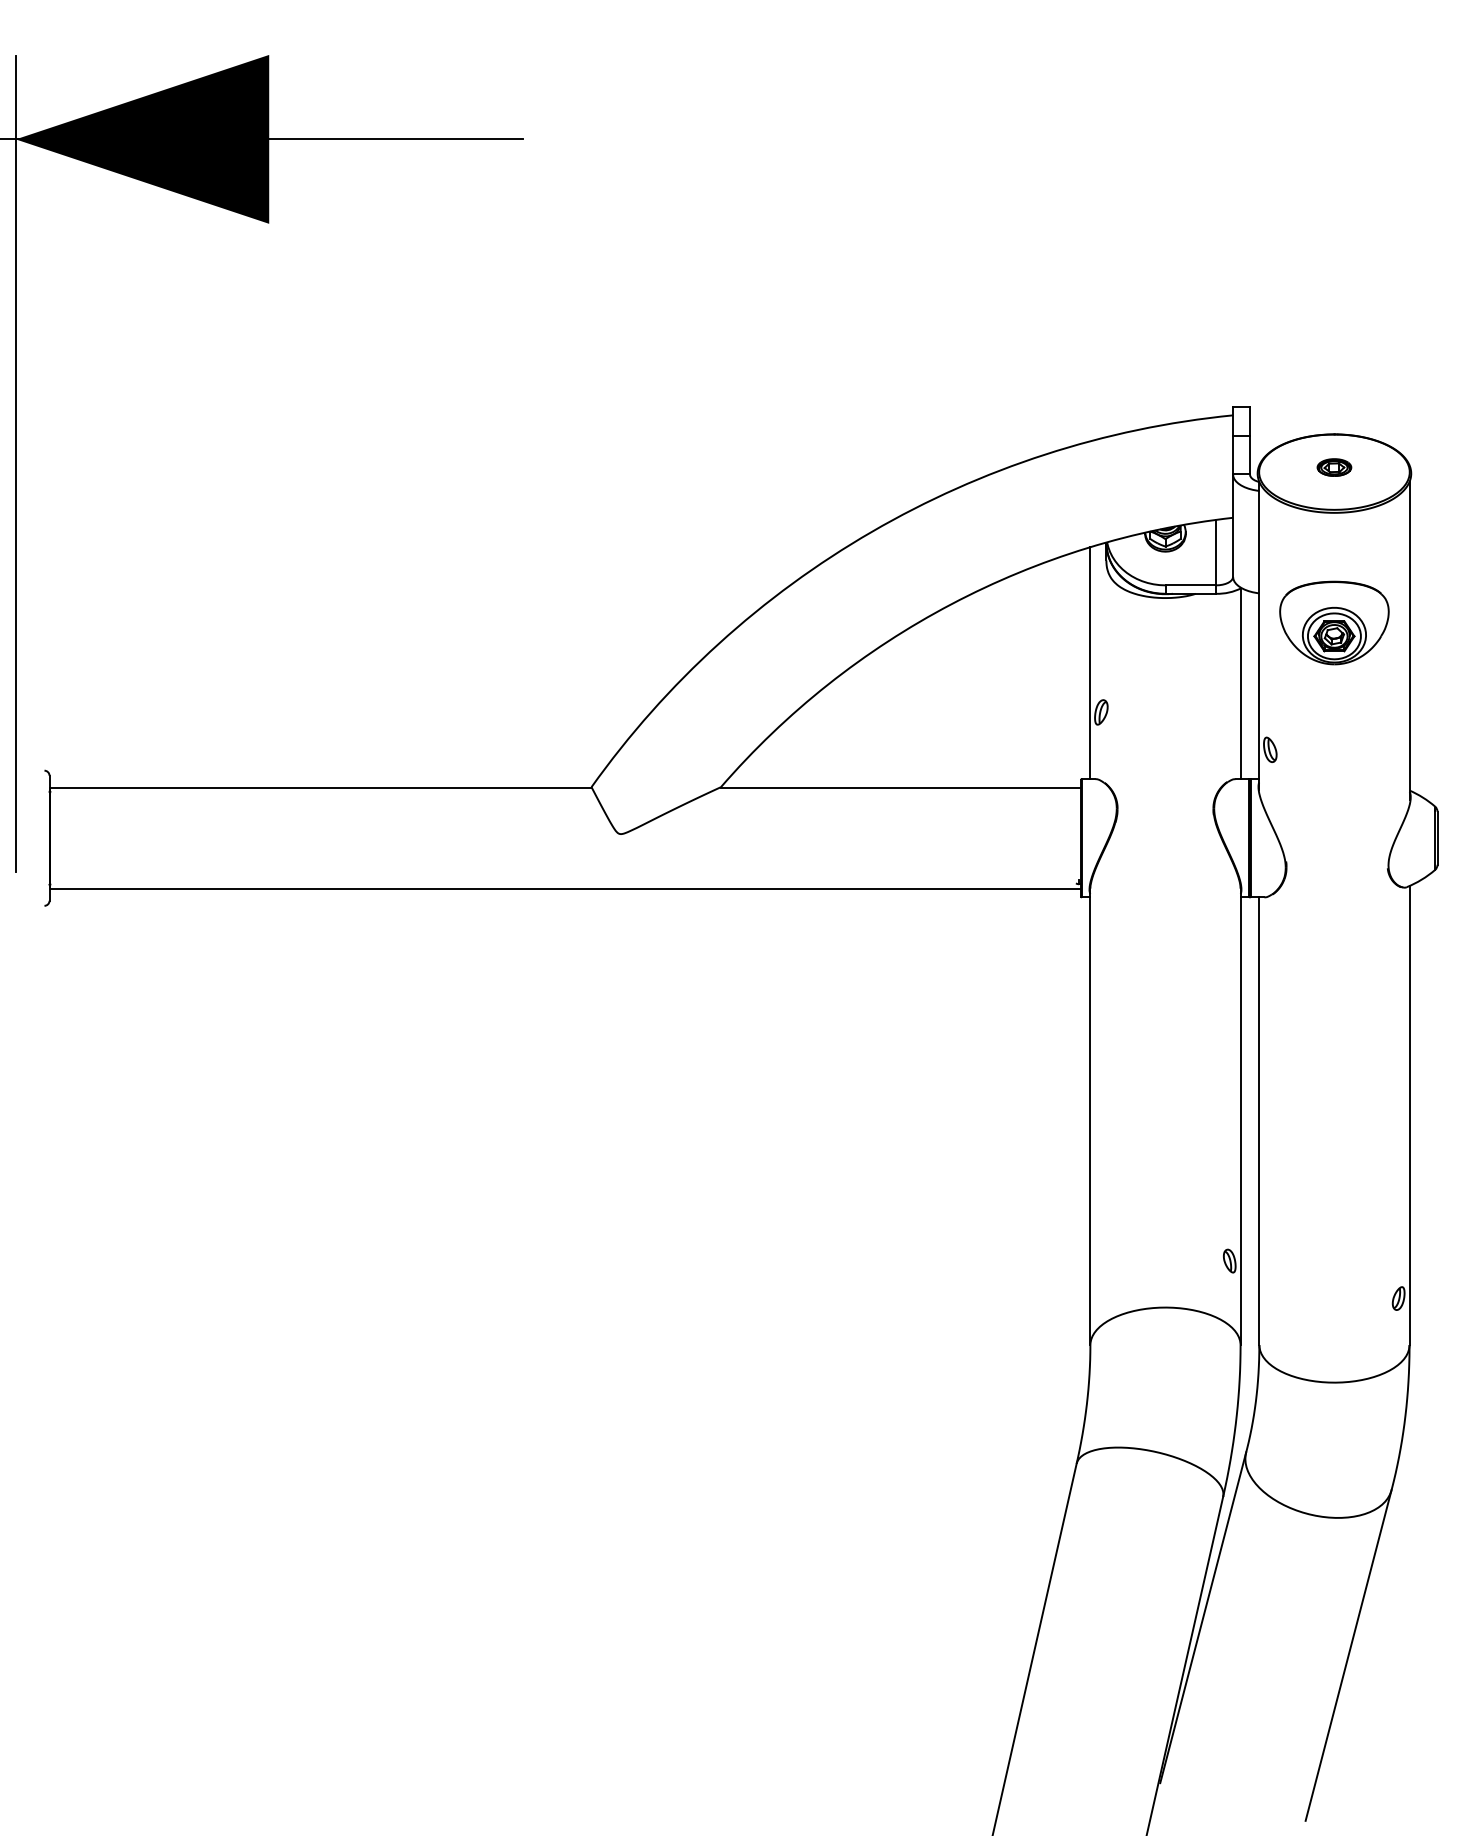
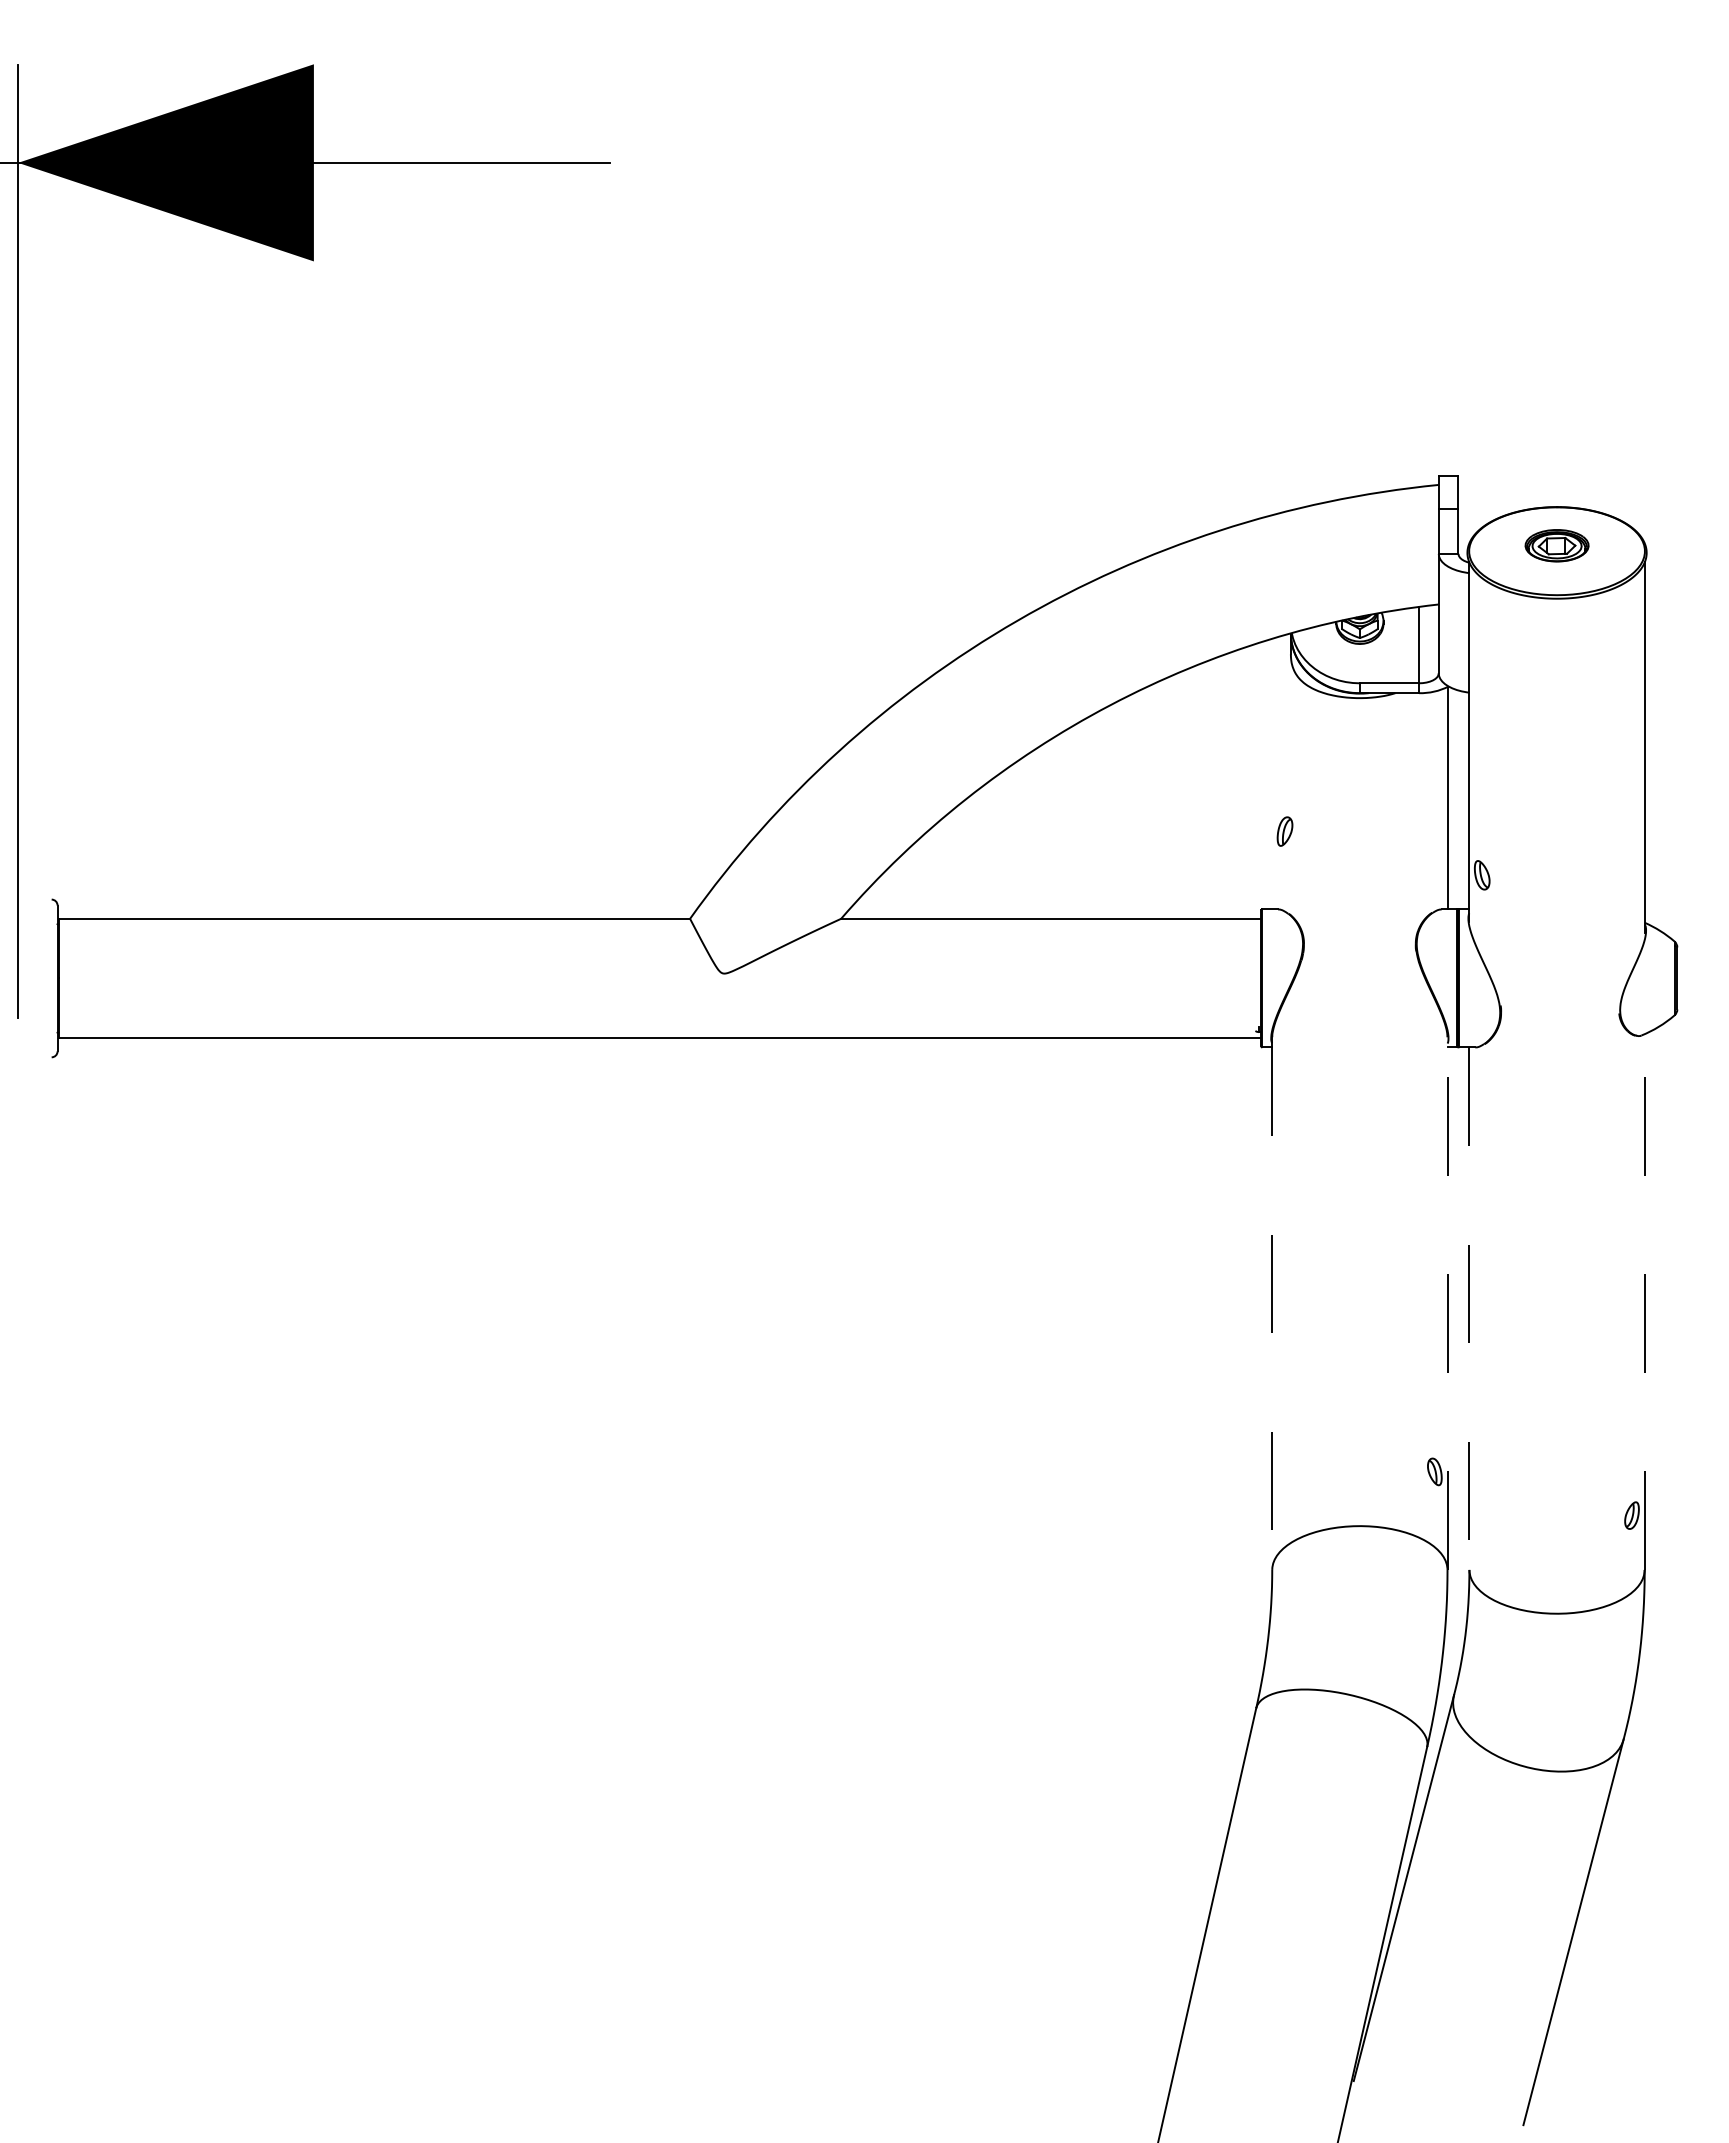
part: (1333, 467) -> (1556, 545), size x1.6
part: (1333, 623) -> (1556, 727), removed
line: (1090, 662) -> (1272, 773), removed
line: (1240, 1115) -> (1447, 1302), solid -> dashed
line: (1409, 1115) -> (1644, 1302), solid -> dashed
line: (1090, 1117) -> (1272, 1304), solid -> dashed
line: (1259, 1121) -> (1469, 1309), solid -> dashed

